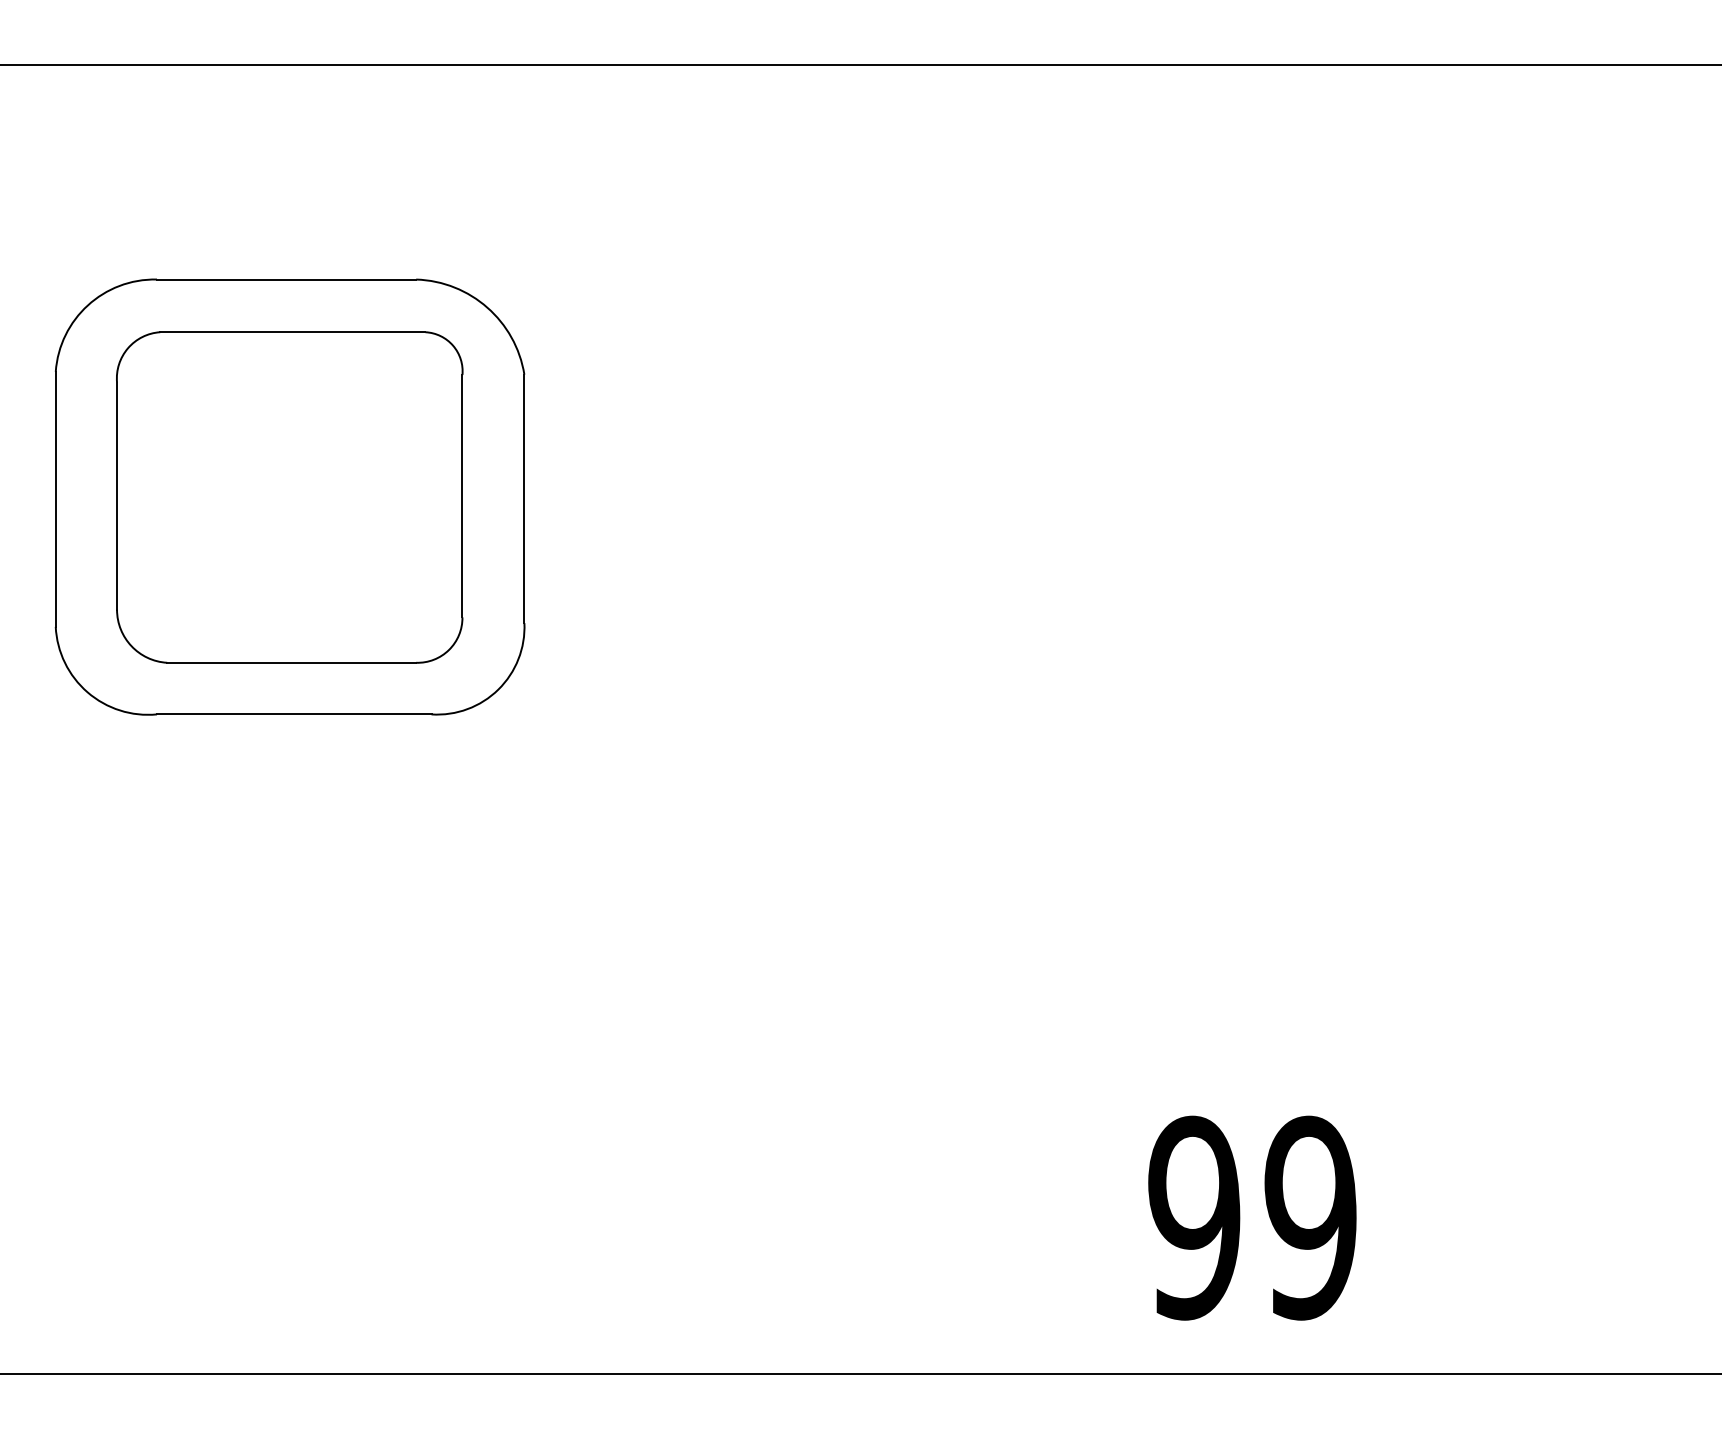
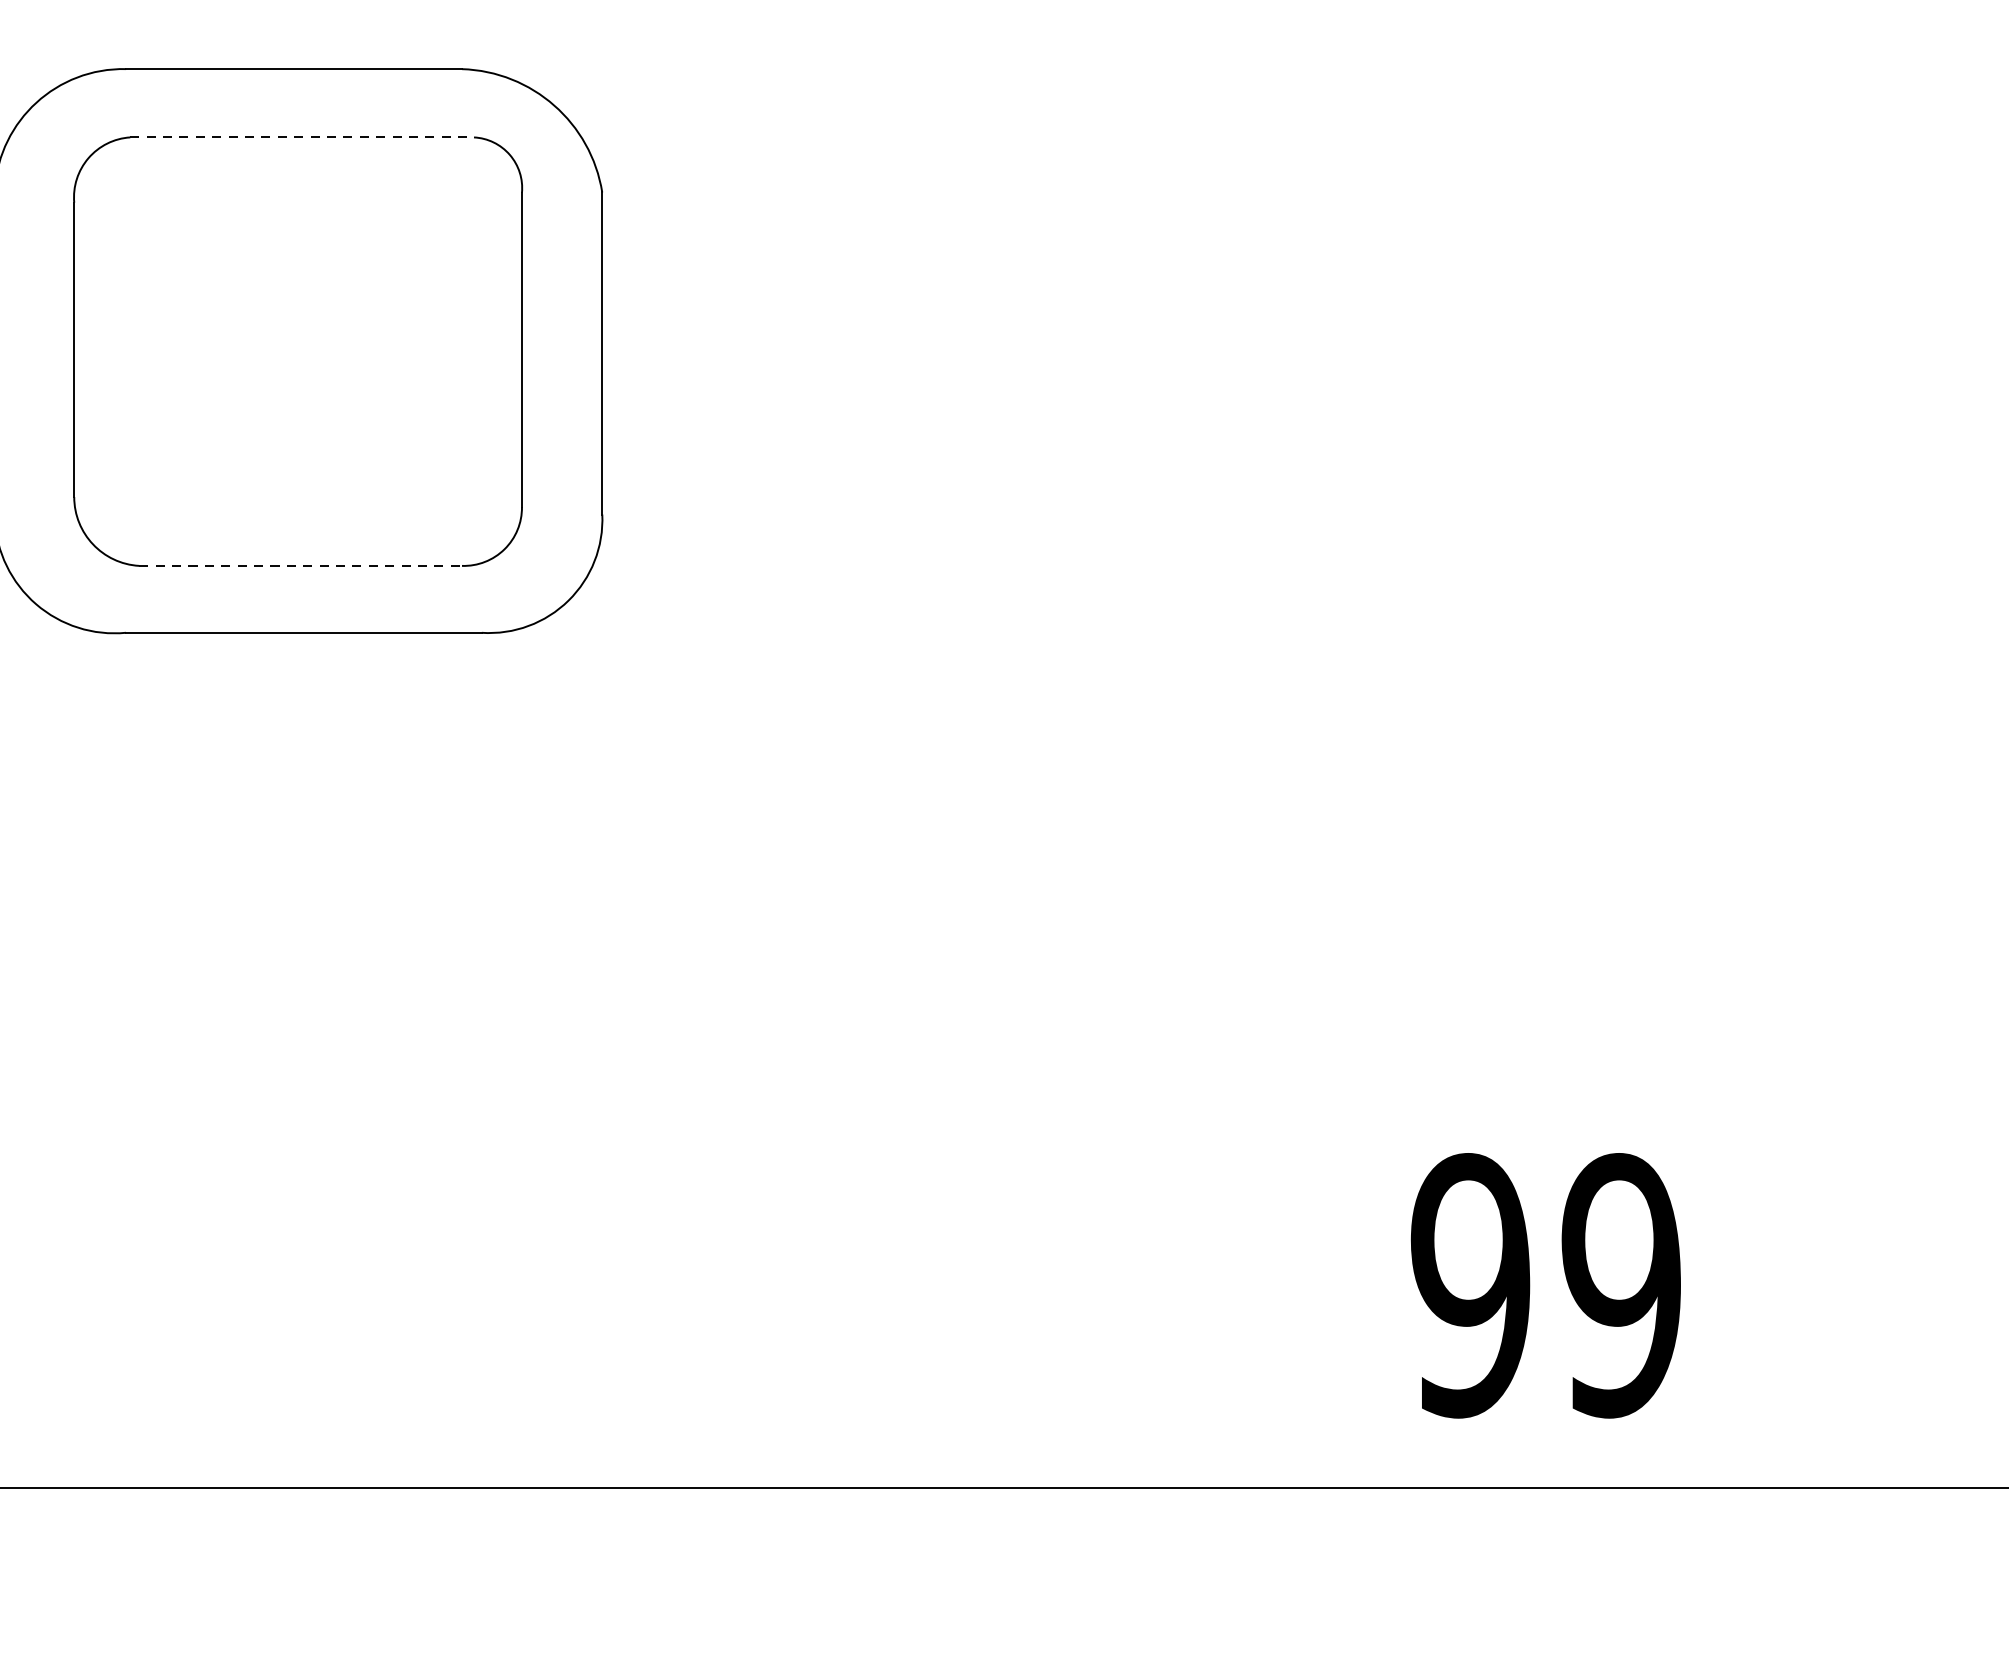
line: (292, 332) -> (301, 137), solid -> dashed
line: (292, 662) -> (301, 565), solid -> dashed

